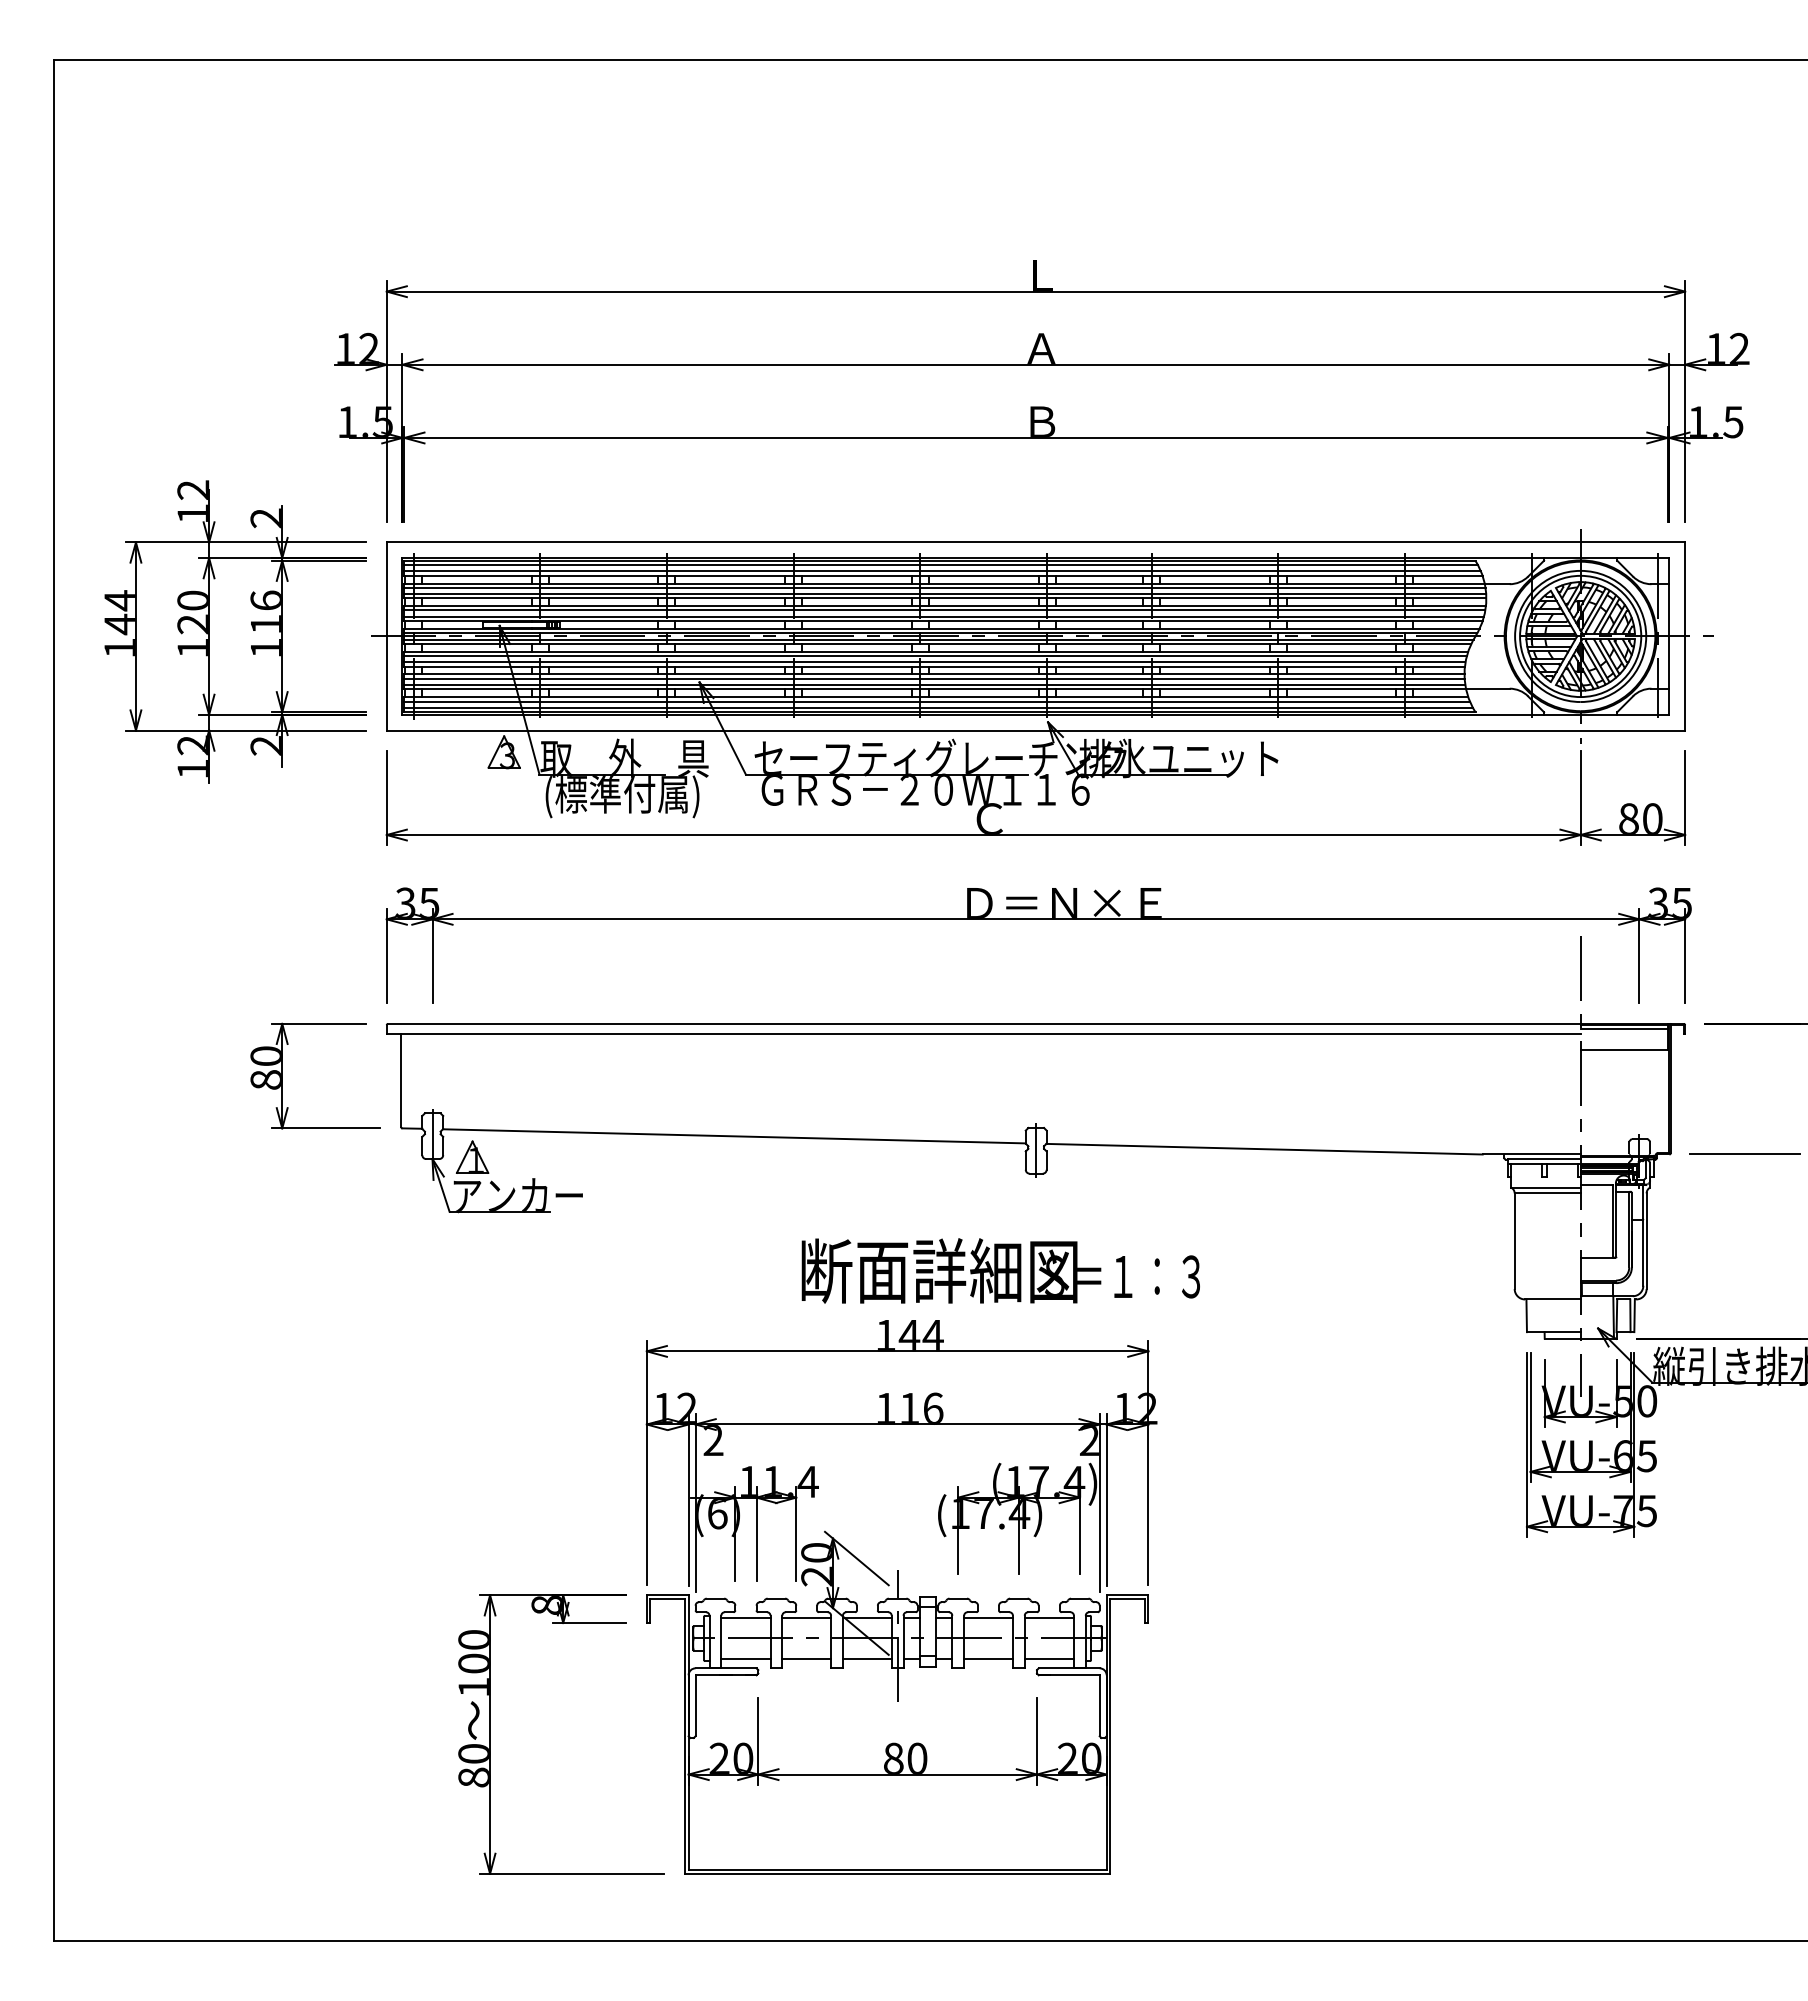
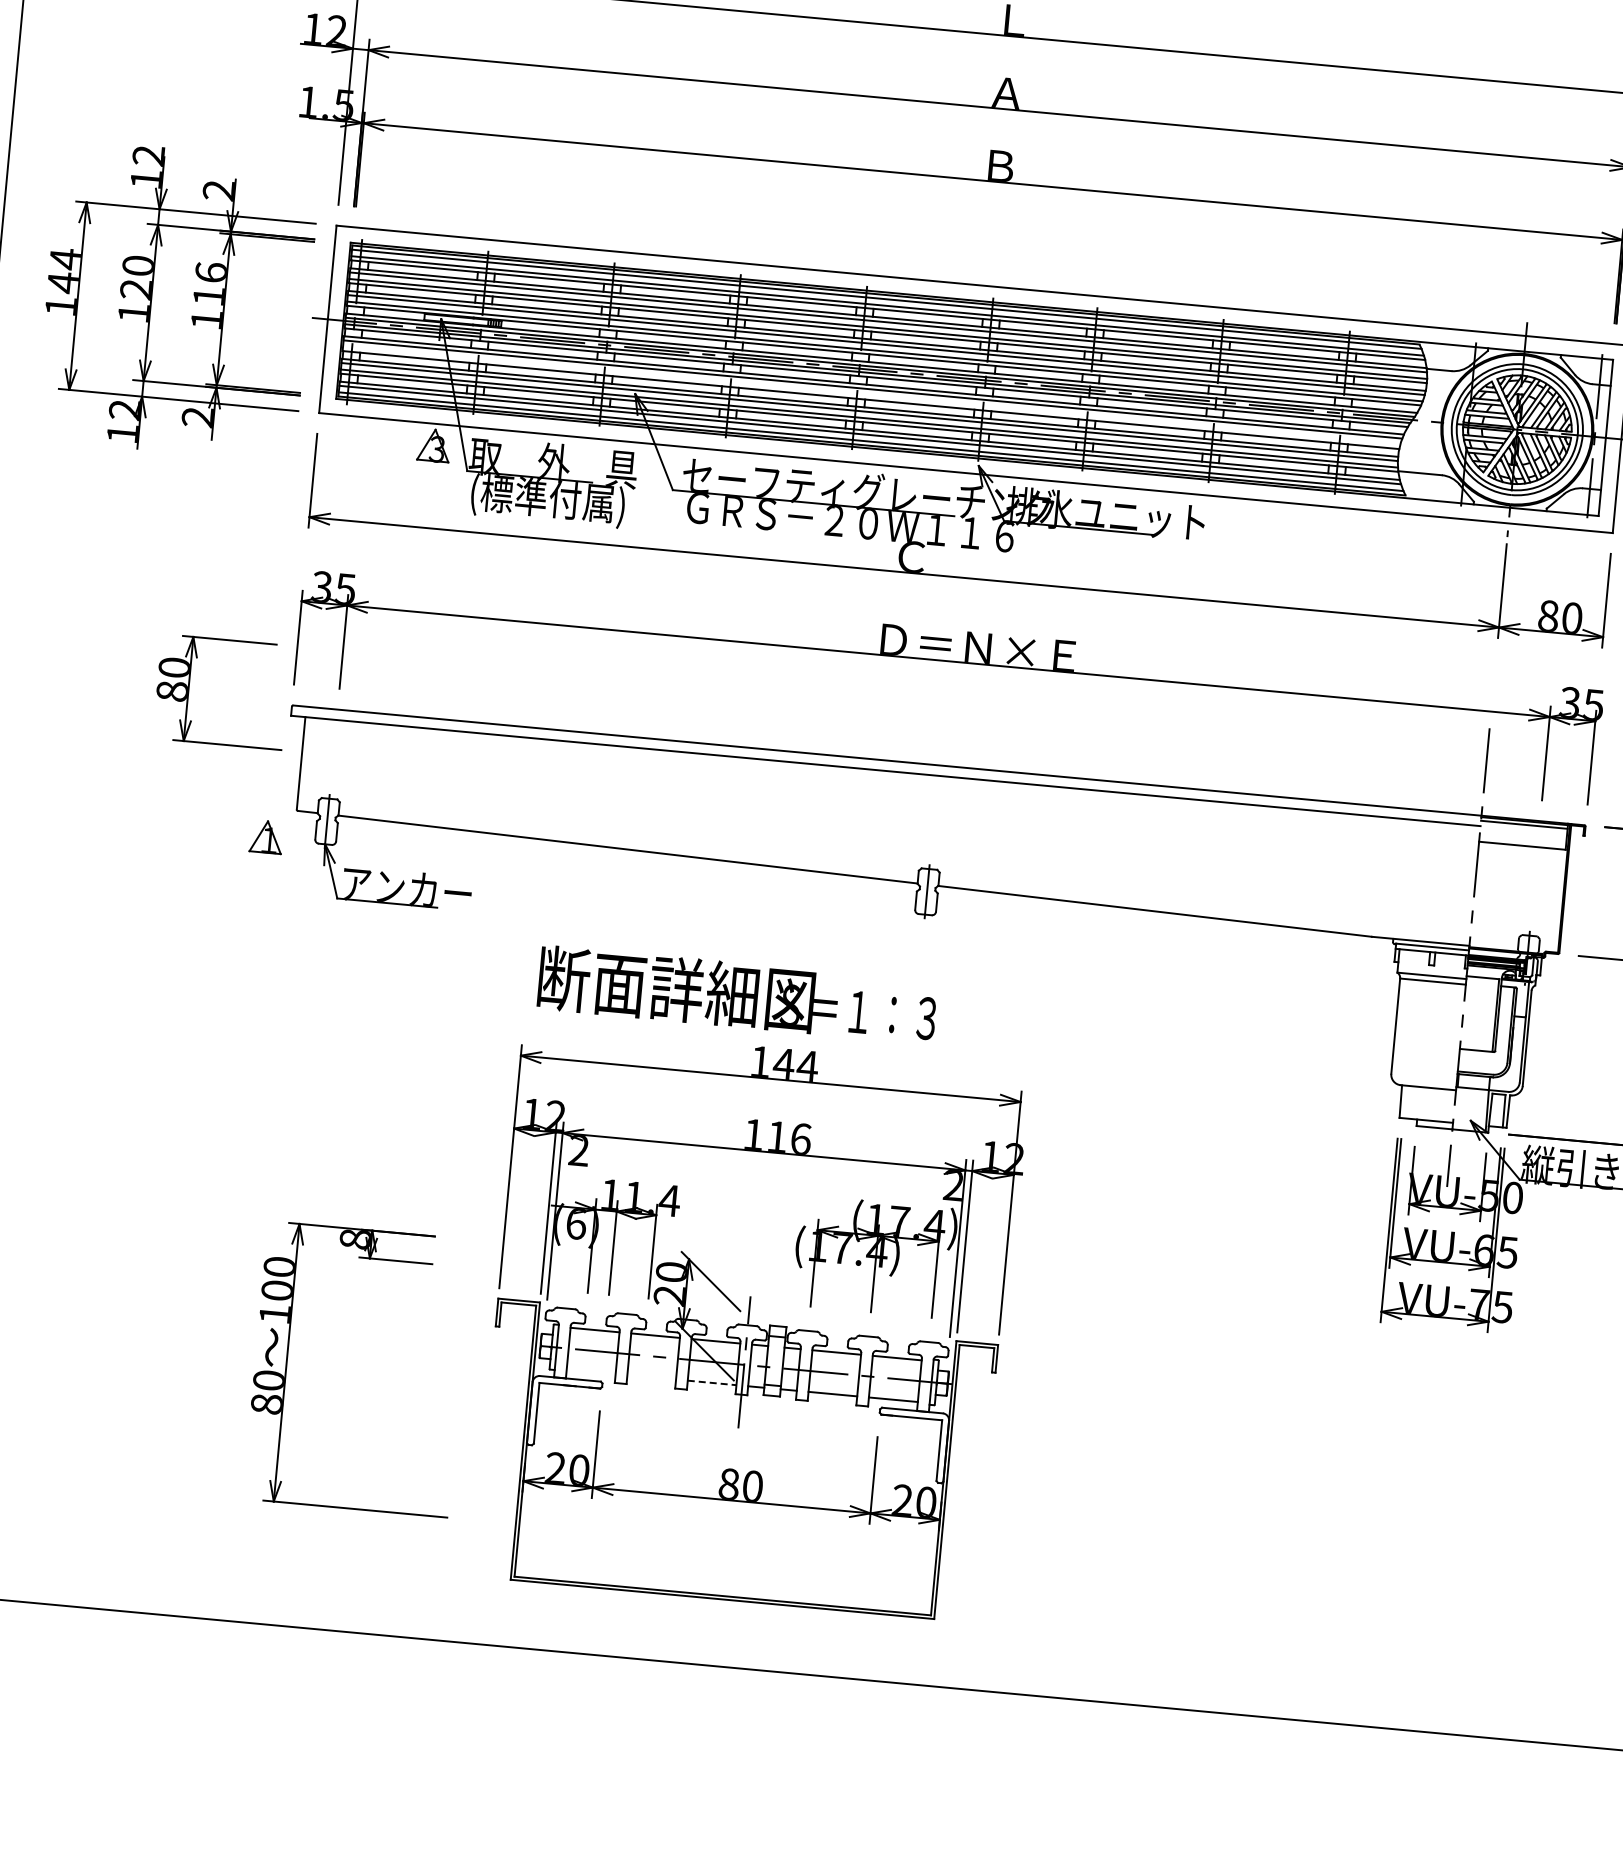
line: (934, 662) -> (871, 395), removed
part: (282, 1075) -> (188, 688), moved
part: (472, 1156) -> (266, 836), moved
text: (1000, 1270) -> (737, 994), moved
line: (745, 1659) -> (590, 1371), removed
line: (806, 1659) -> (651, 1377), removed
line: (867, 1659) -> (712, 1383), solid -> dashed
part: (490, 1734) -> (287, 1362), moved

